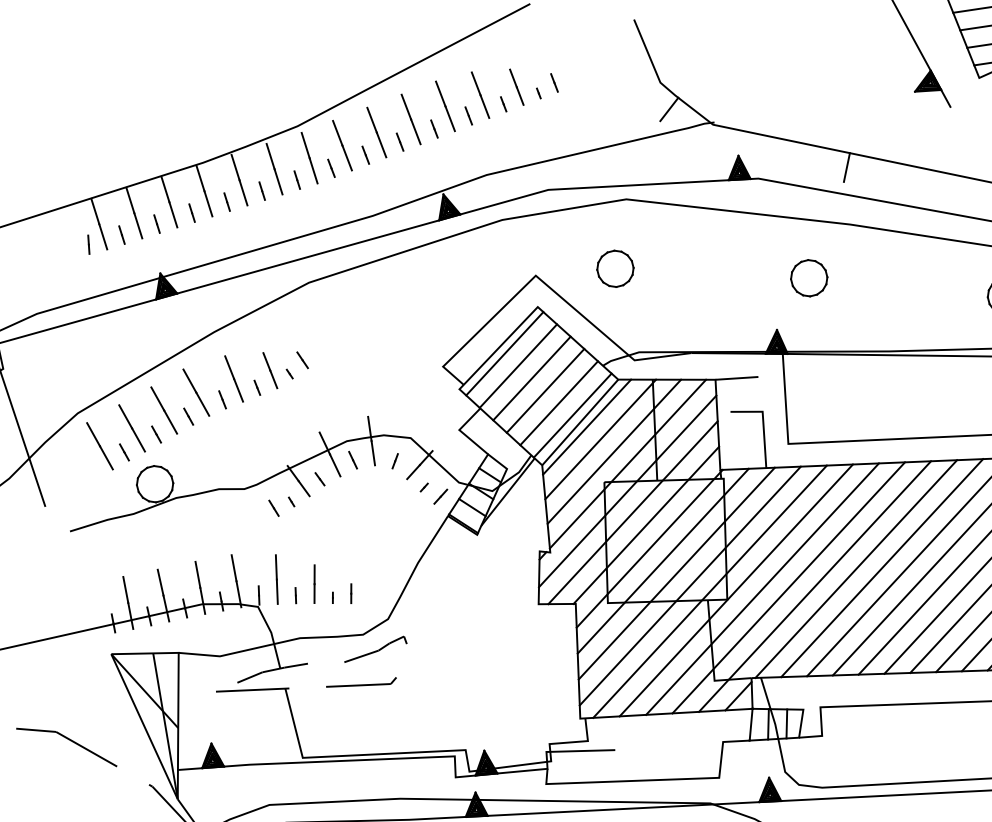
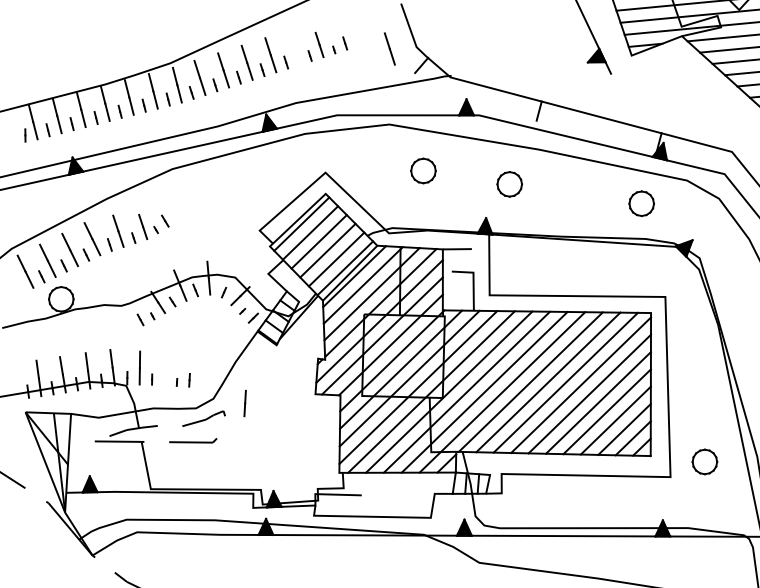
line: (479, 94) -> (389, 48), moved
part: (615, 268) -> (423, 170), moved
line: (313, 584) -> (244, 403), moved

